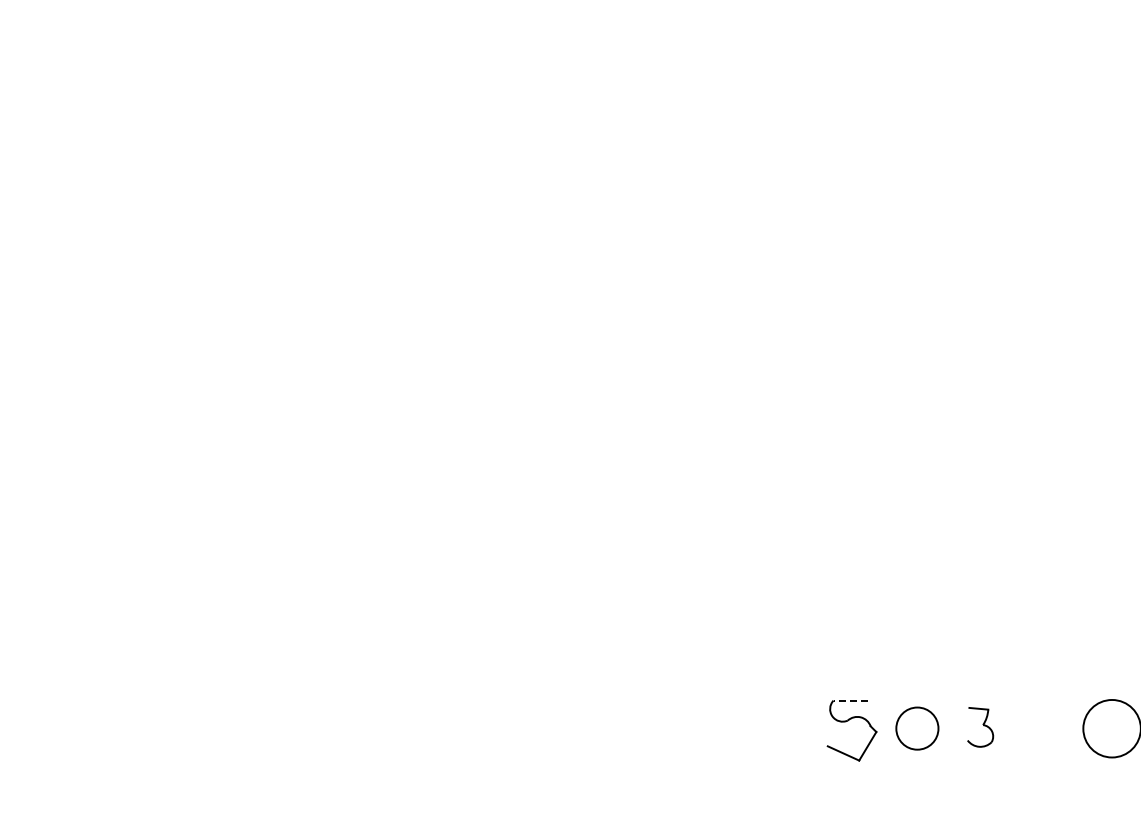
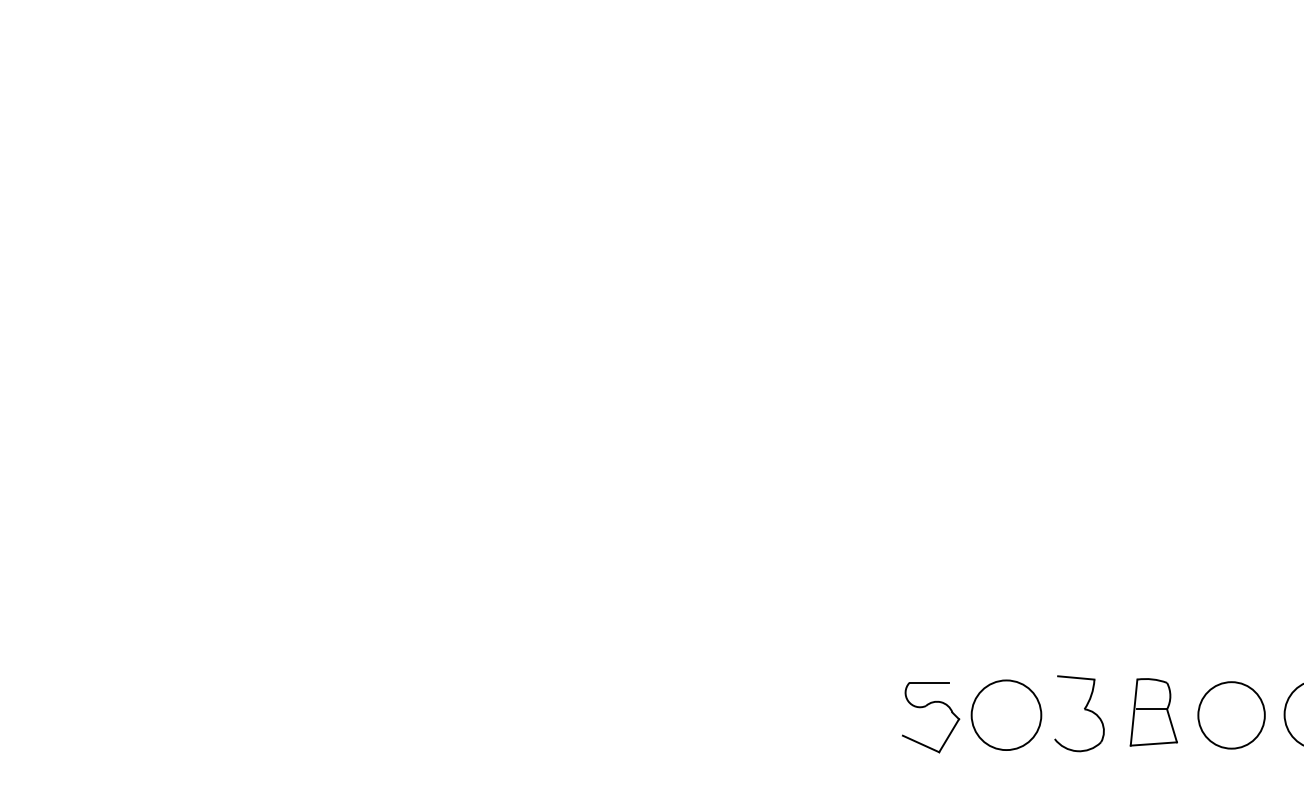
line: (850, 700) -> (929, 682), dashed -> solid
part: (1044, 725) -> (1153, 711), added
part: (980, 727) -> (1079, 713), size x1.67
circle: (917, 728) -> (1006, 715), size x1.43

